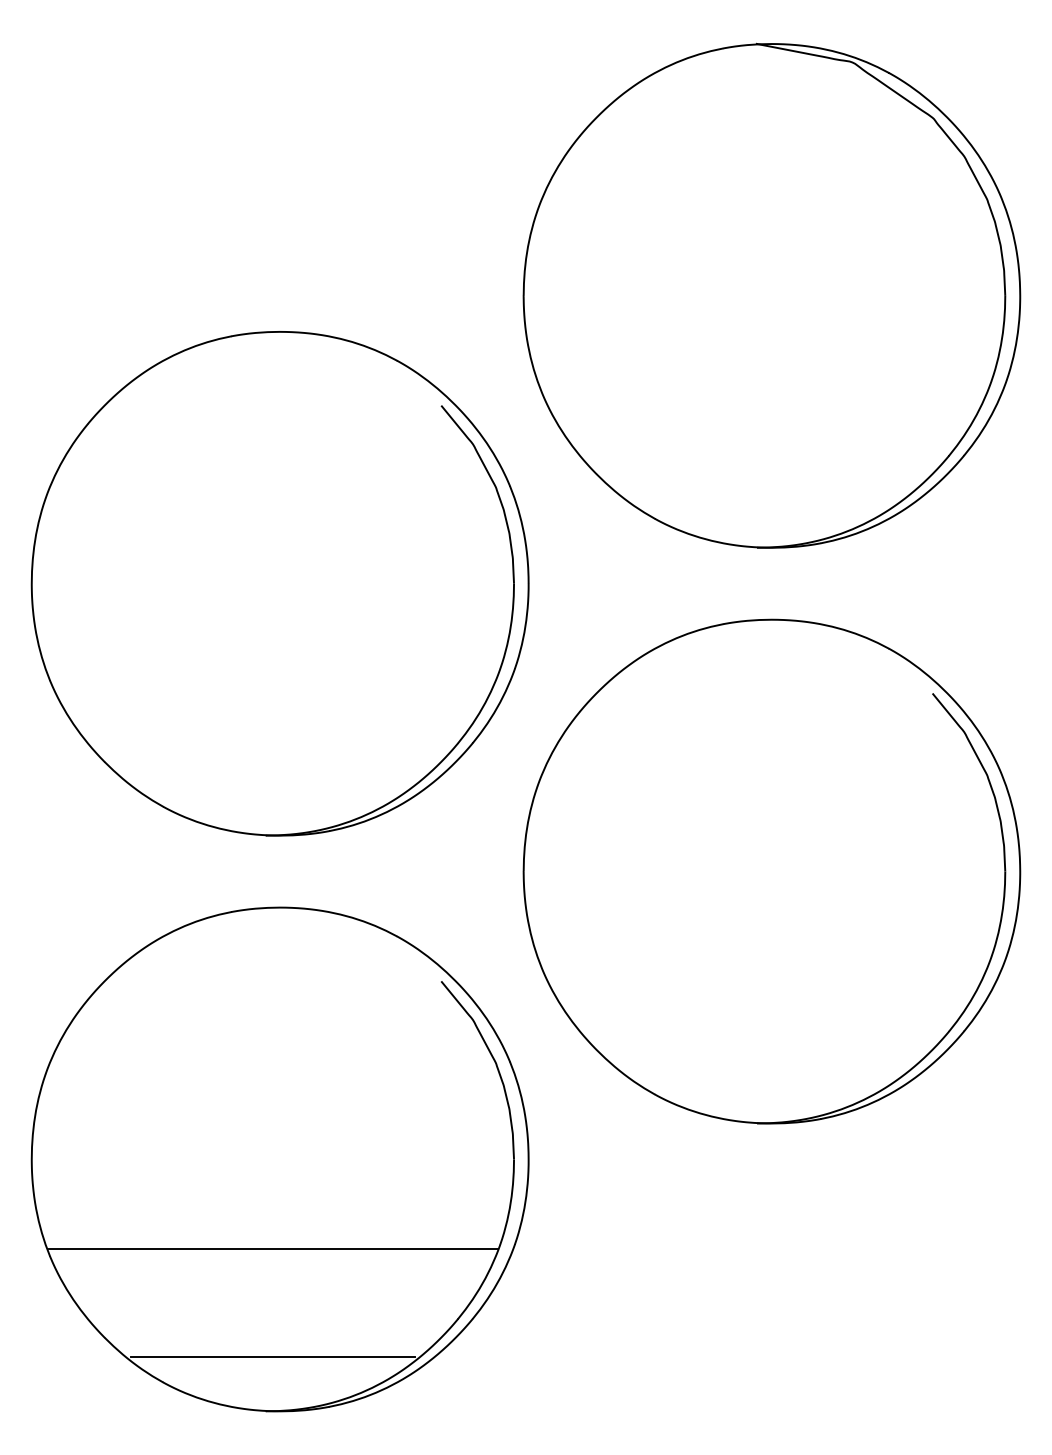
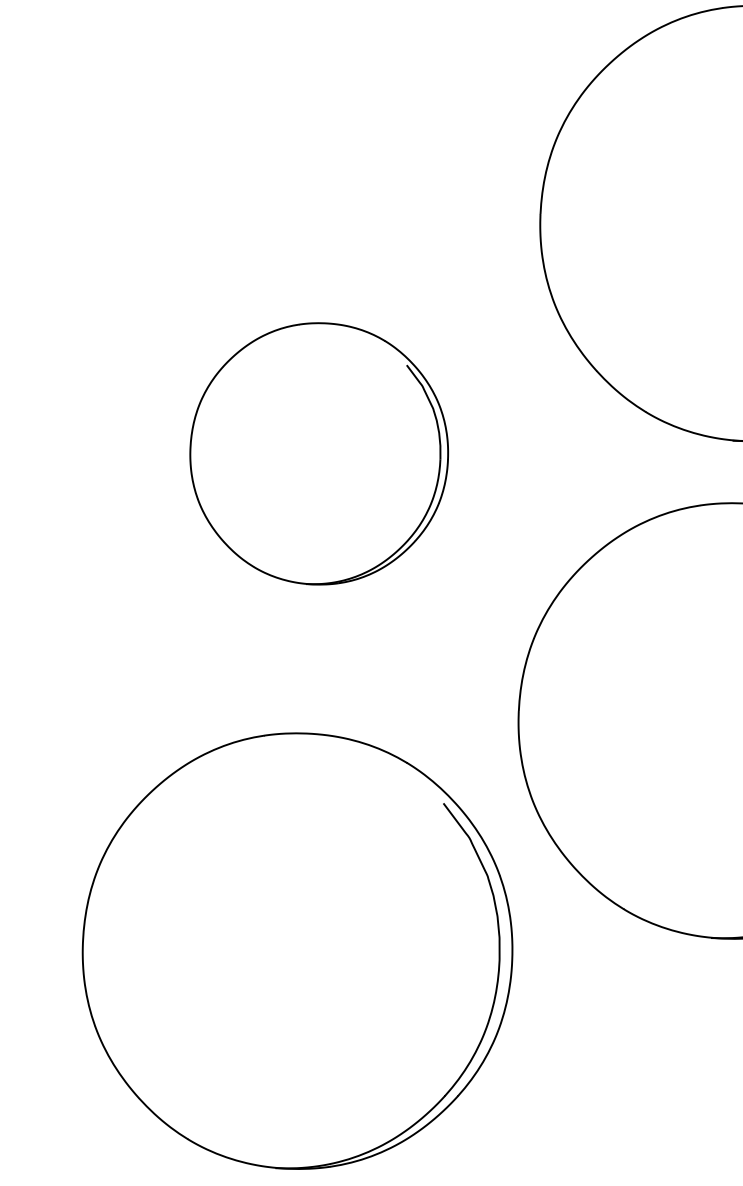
part: (279, 583) -> (318, 453), size x0.6
line: (273, 1249) -> (288, 1028), removed
line: (272, 1357) -> (283, 1121), removed

